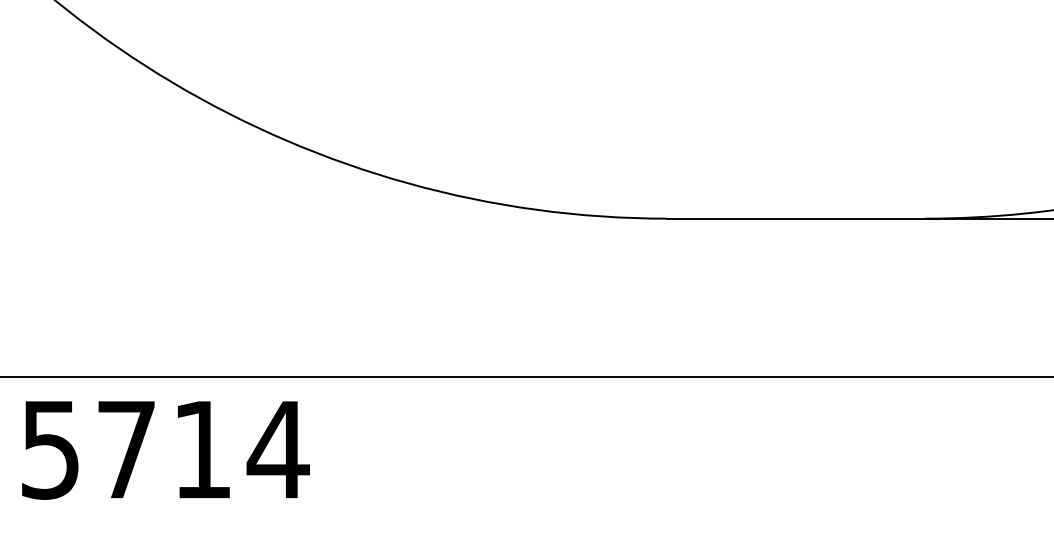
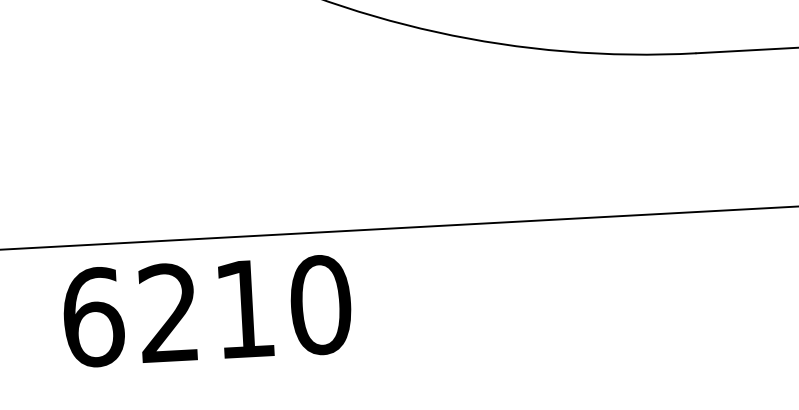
text: (165, 449) -> (207, 310), 5714 -> 6210

